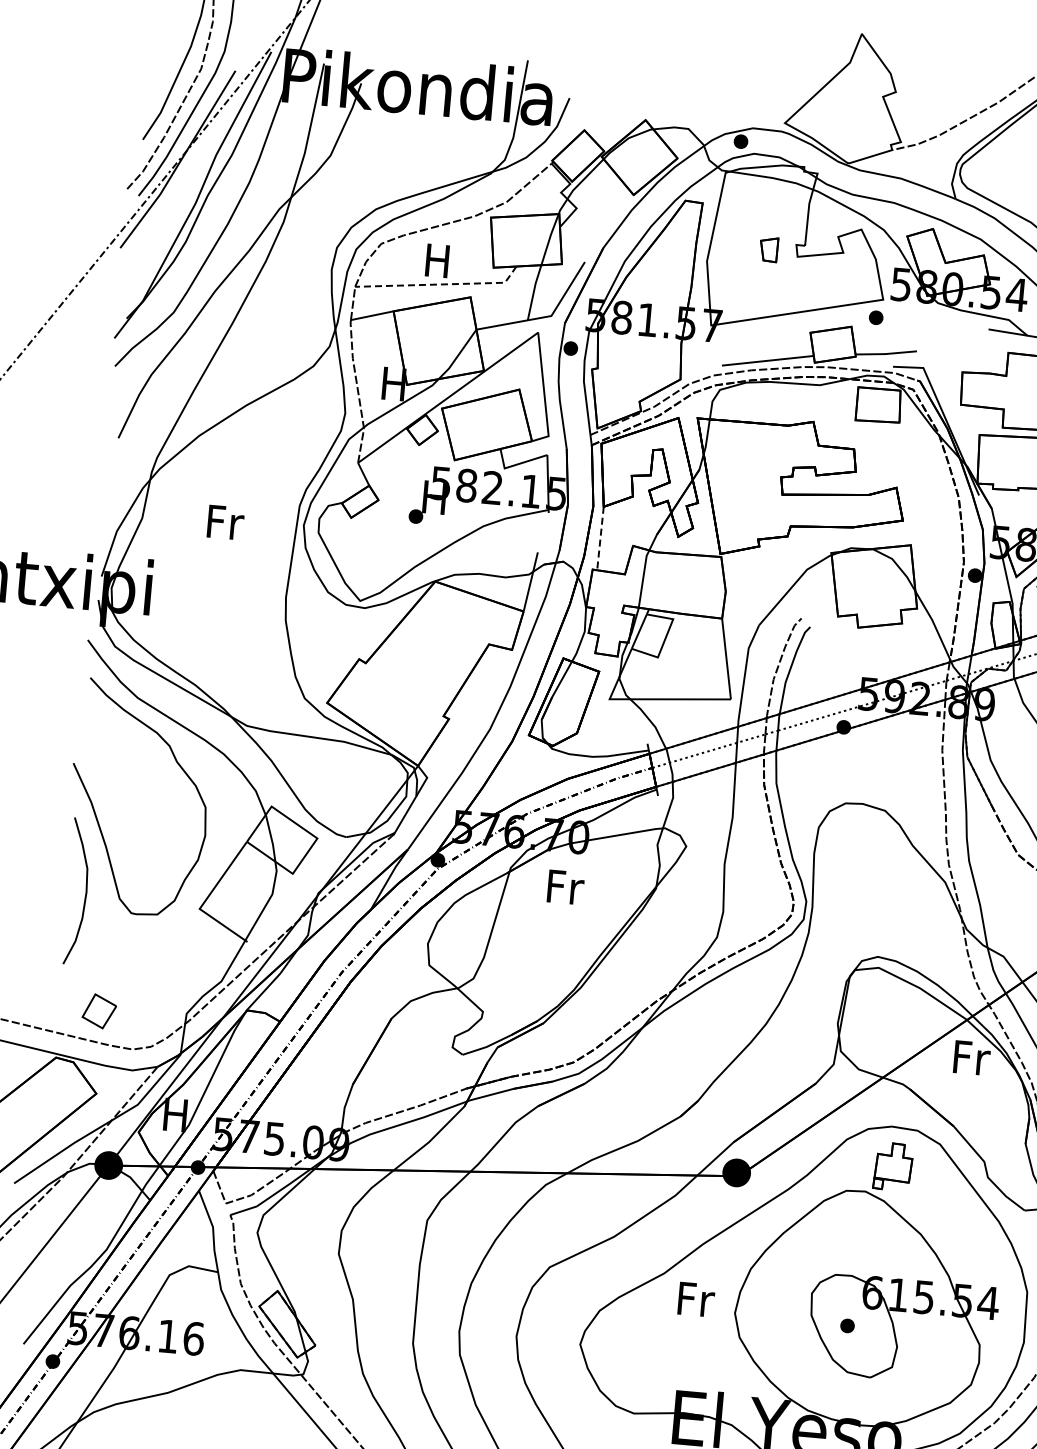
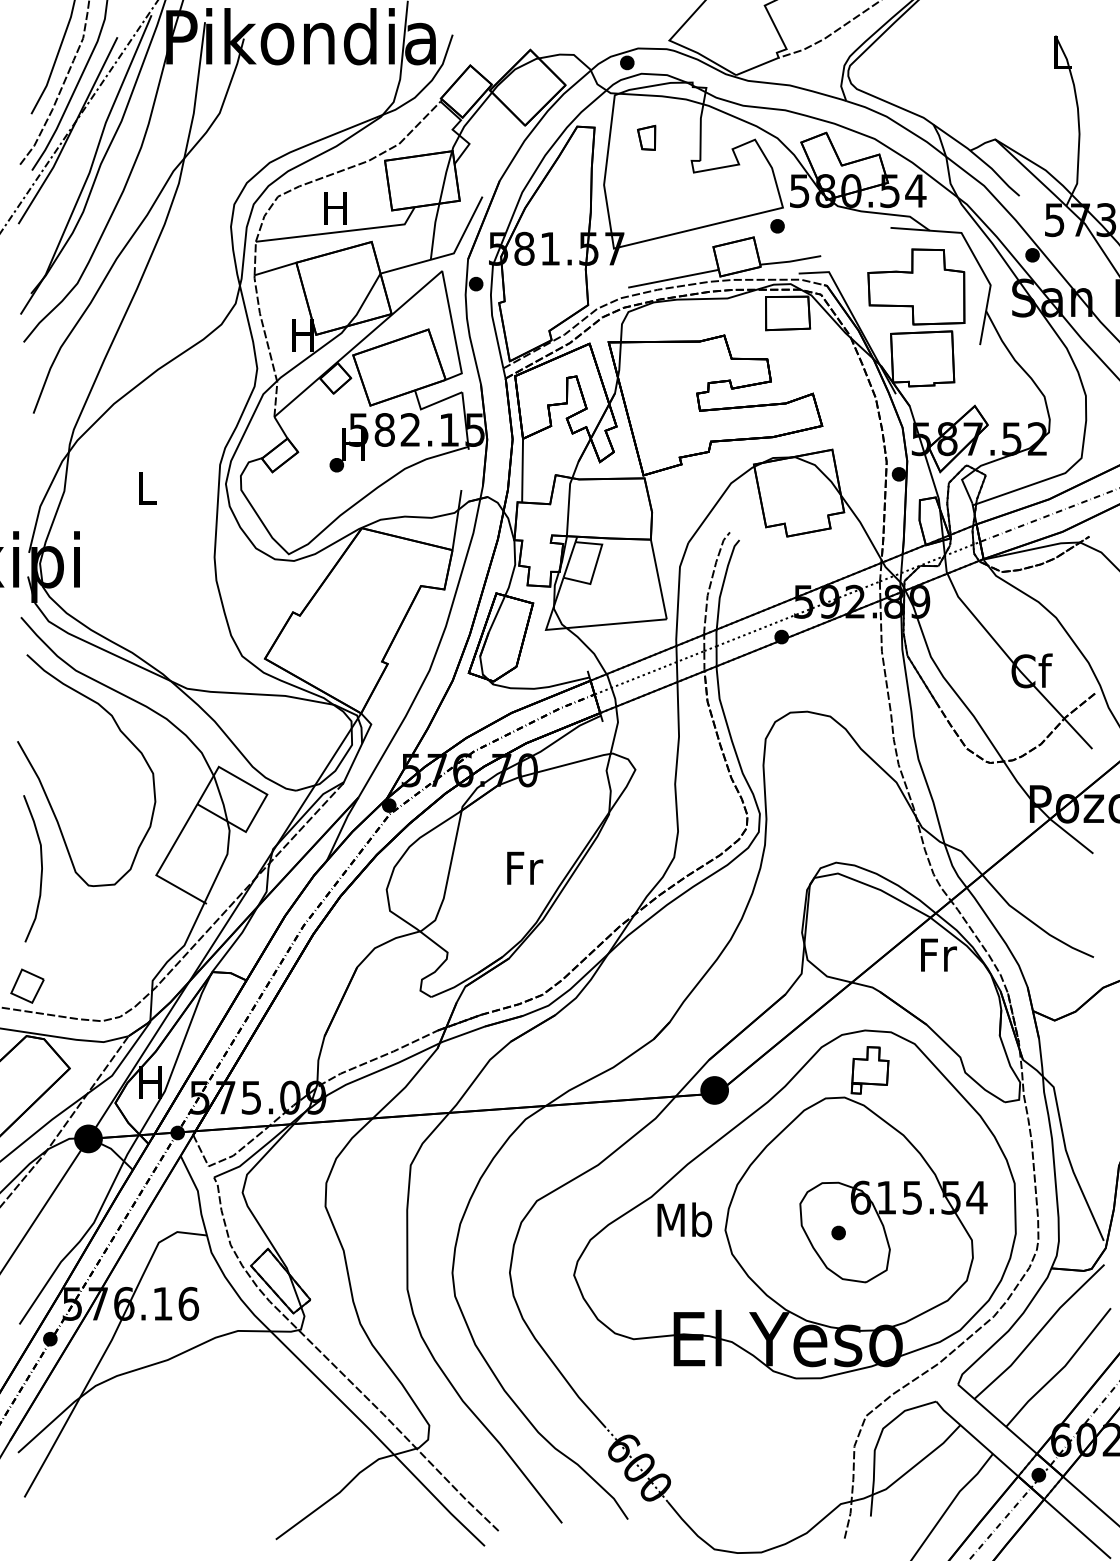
part: (768, 249) -> (646, 137), moved
line: (440, 284) -> (340, 231), dashed -> solid
text: (226, 522) -> (148, 487), Fr -> L
line: (600, 538) -> (522, 470), dashed -> solid
text: (566, 886) -> (525, 867), moved
part: (99, 1010) -> (27, 985), moved
text: (695, 1298) -> (684, 1219), Fr -> Mb

